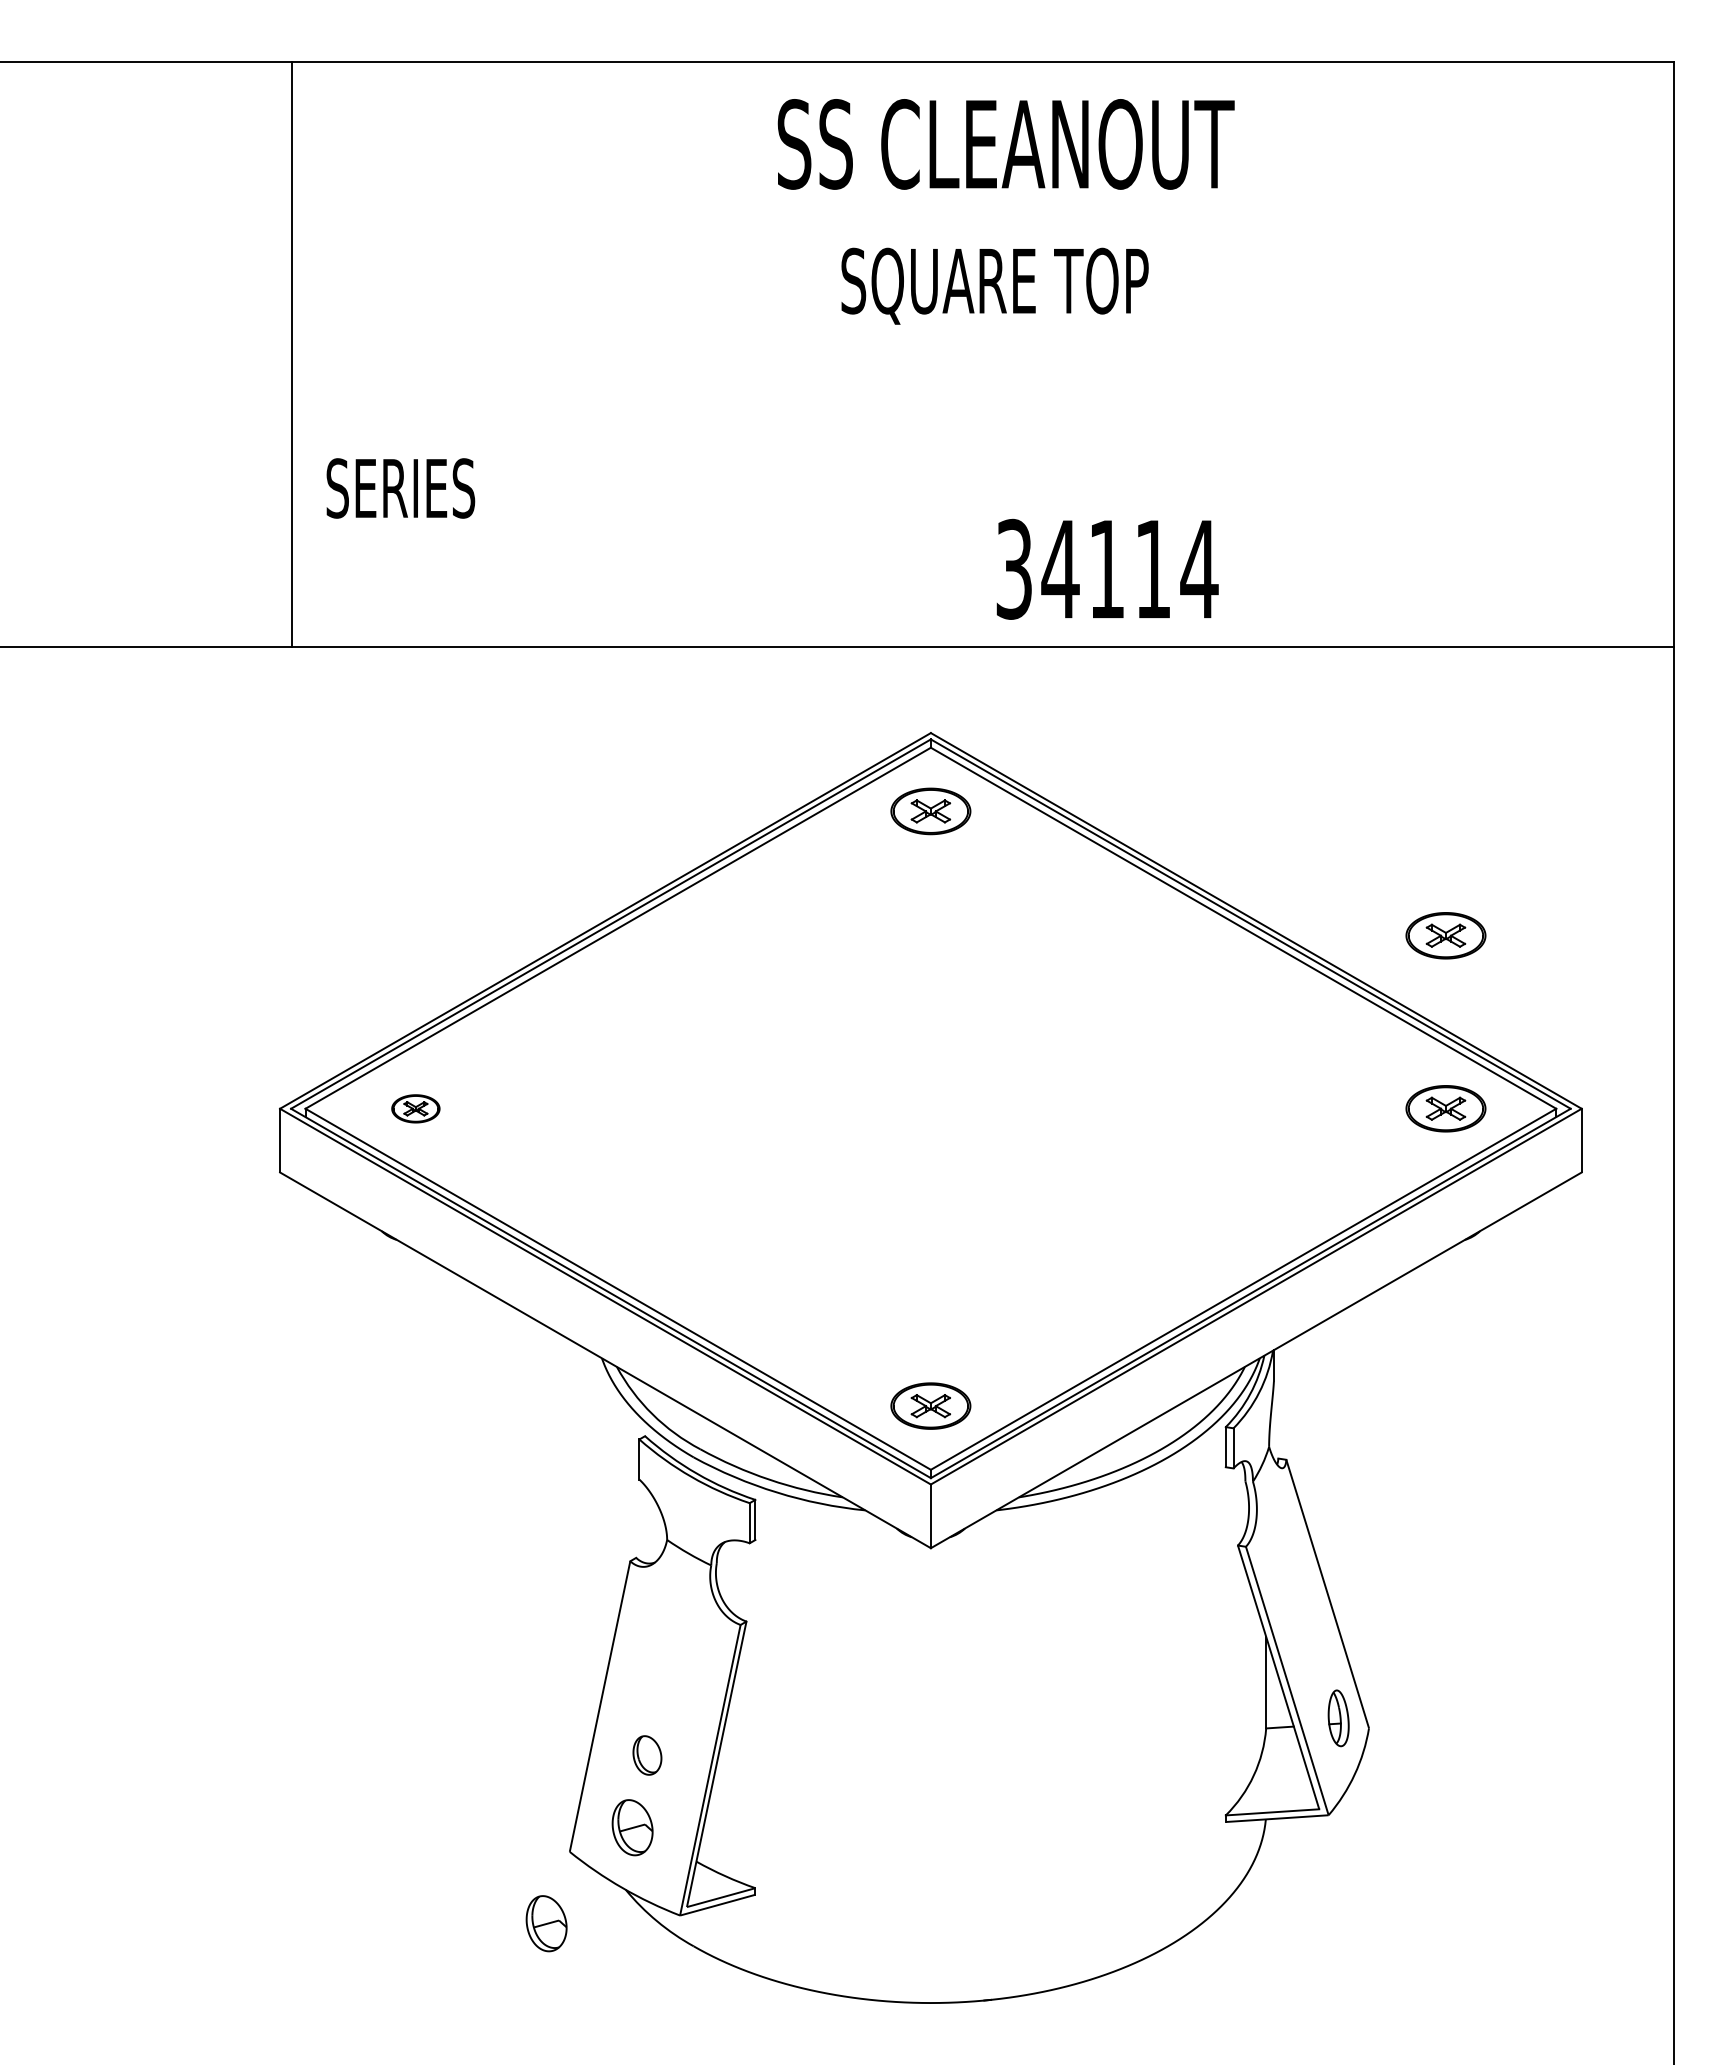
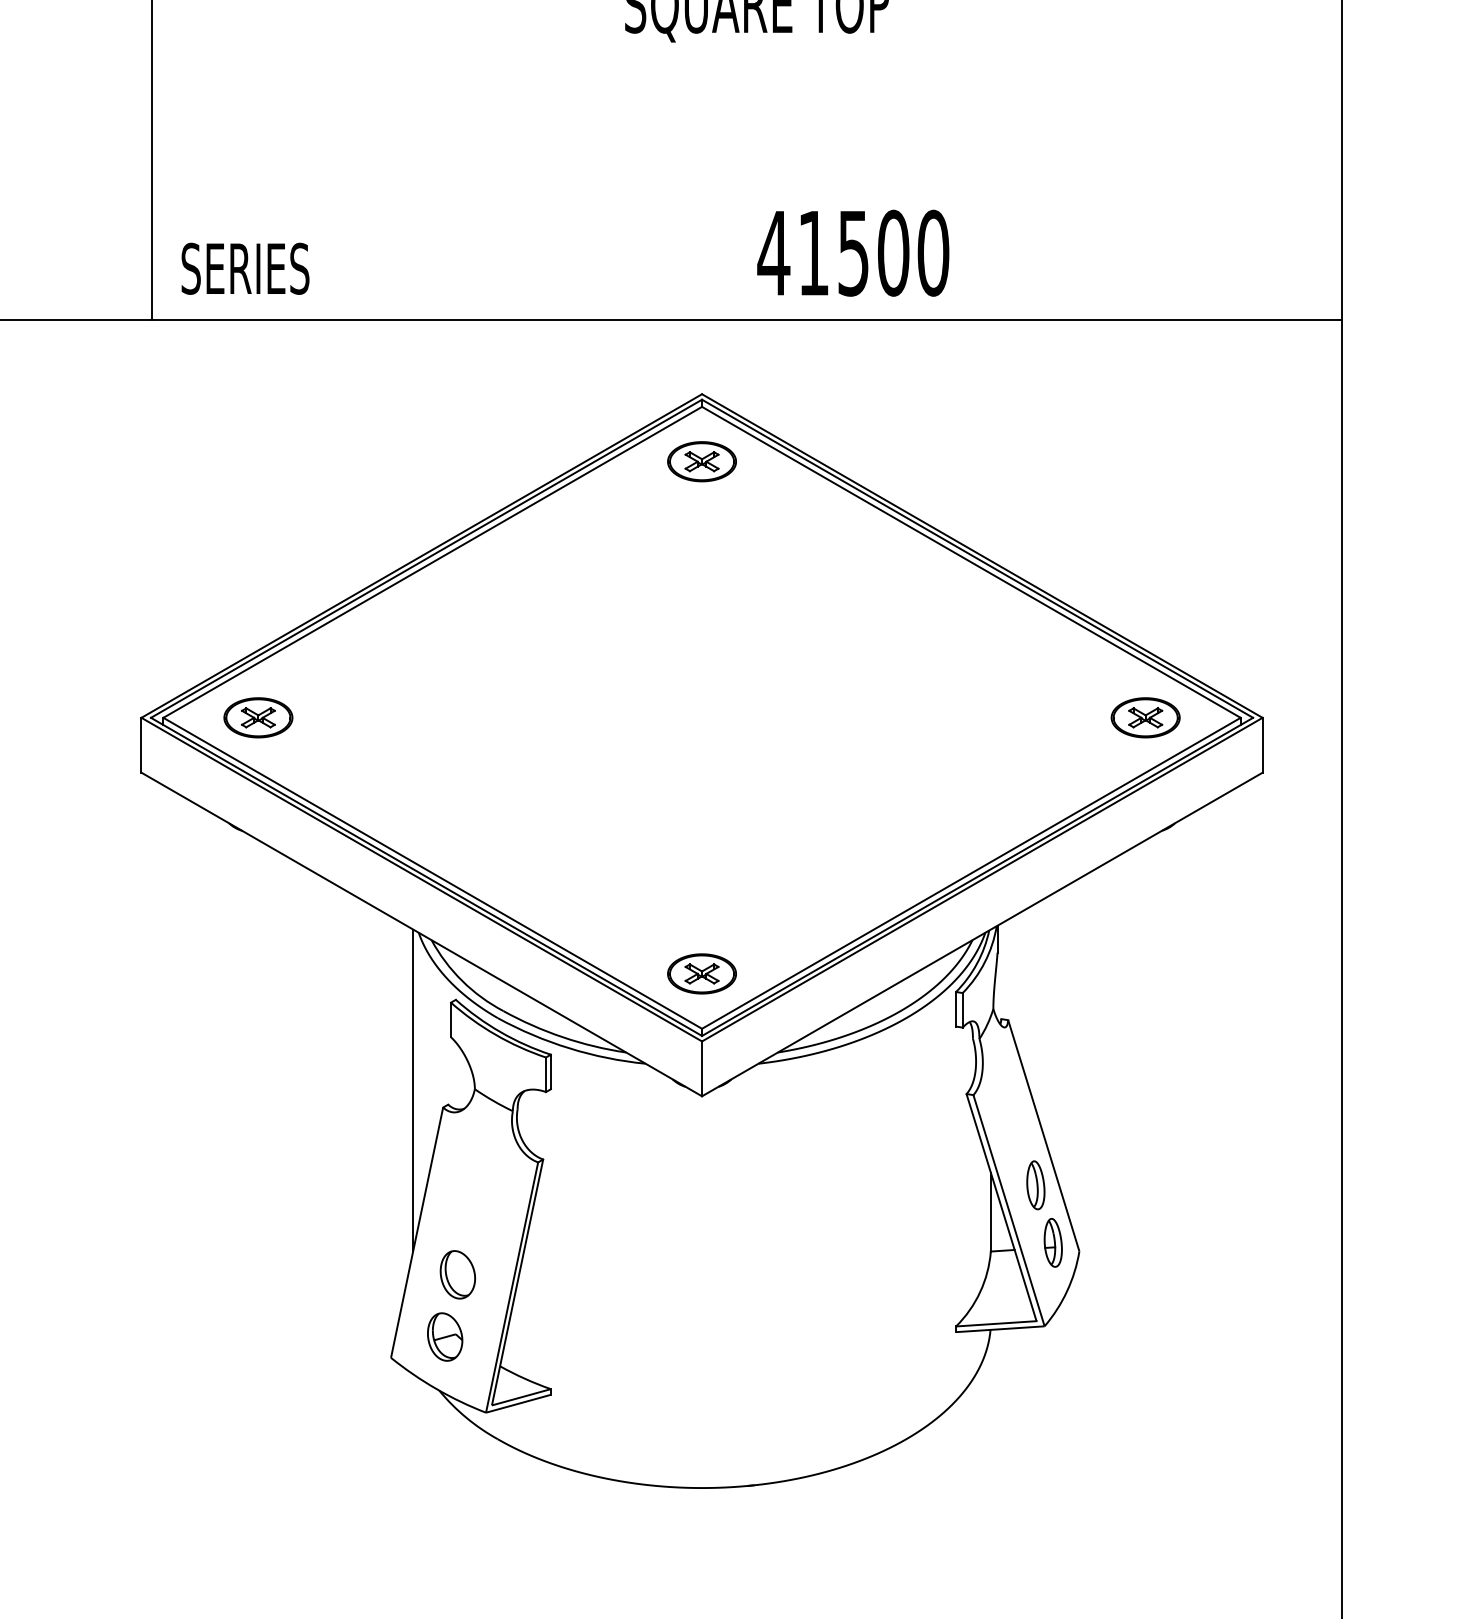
text: (400, 488) -> (245, 268), moved
text: (1106, 568) -> (853, 252), 34114 -> 41500
part: (1445, 935) -> (1145, 568), removed
part: (415, 1108) -> (258, 717), size x1.67
line: (595, 1541) -> (413, 1090), added
part: (1318, 1651) -> (1035, 1185), added
part: (647, 1755) -> (457, 1274), size x1.43
part: (546, 1923) -> (370, 1419), removed

